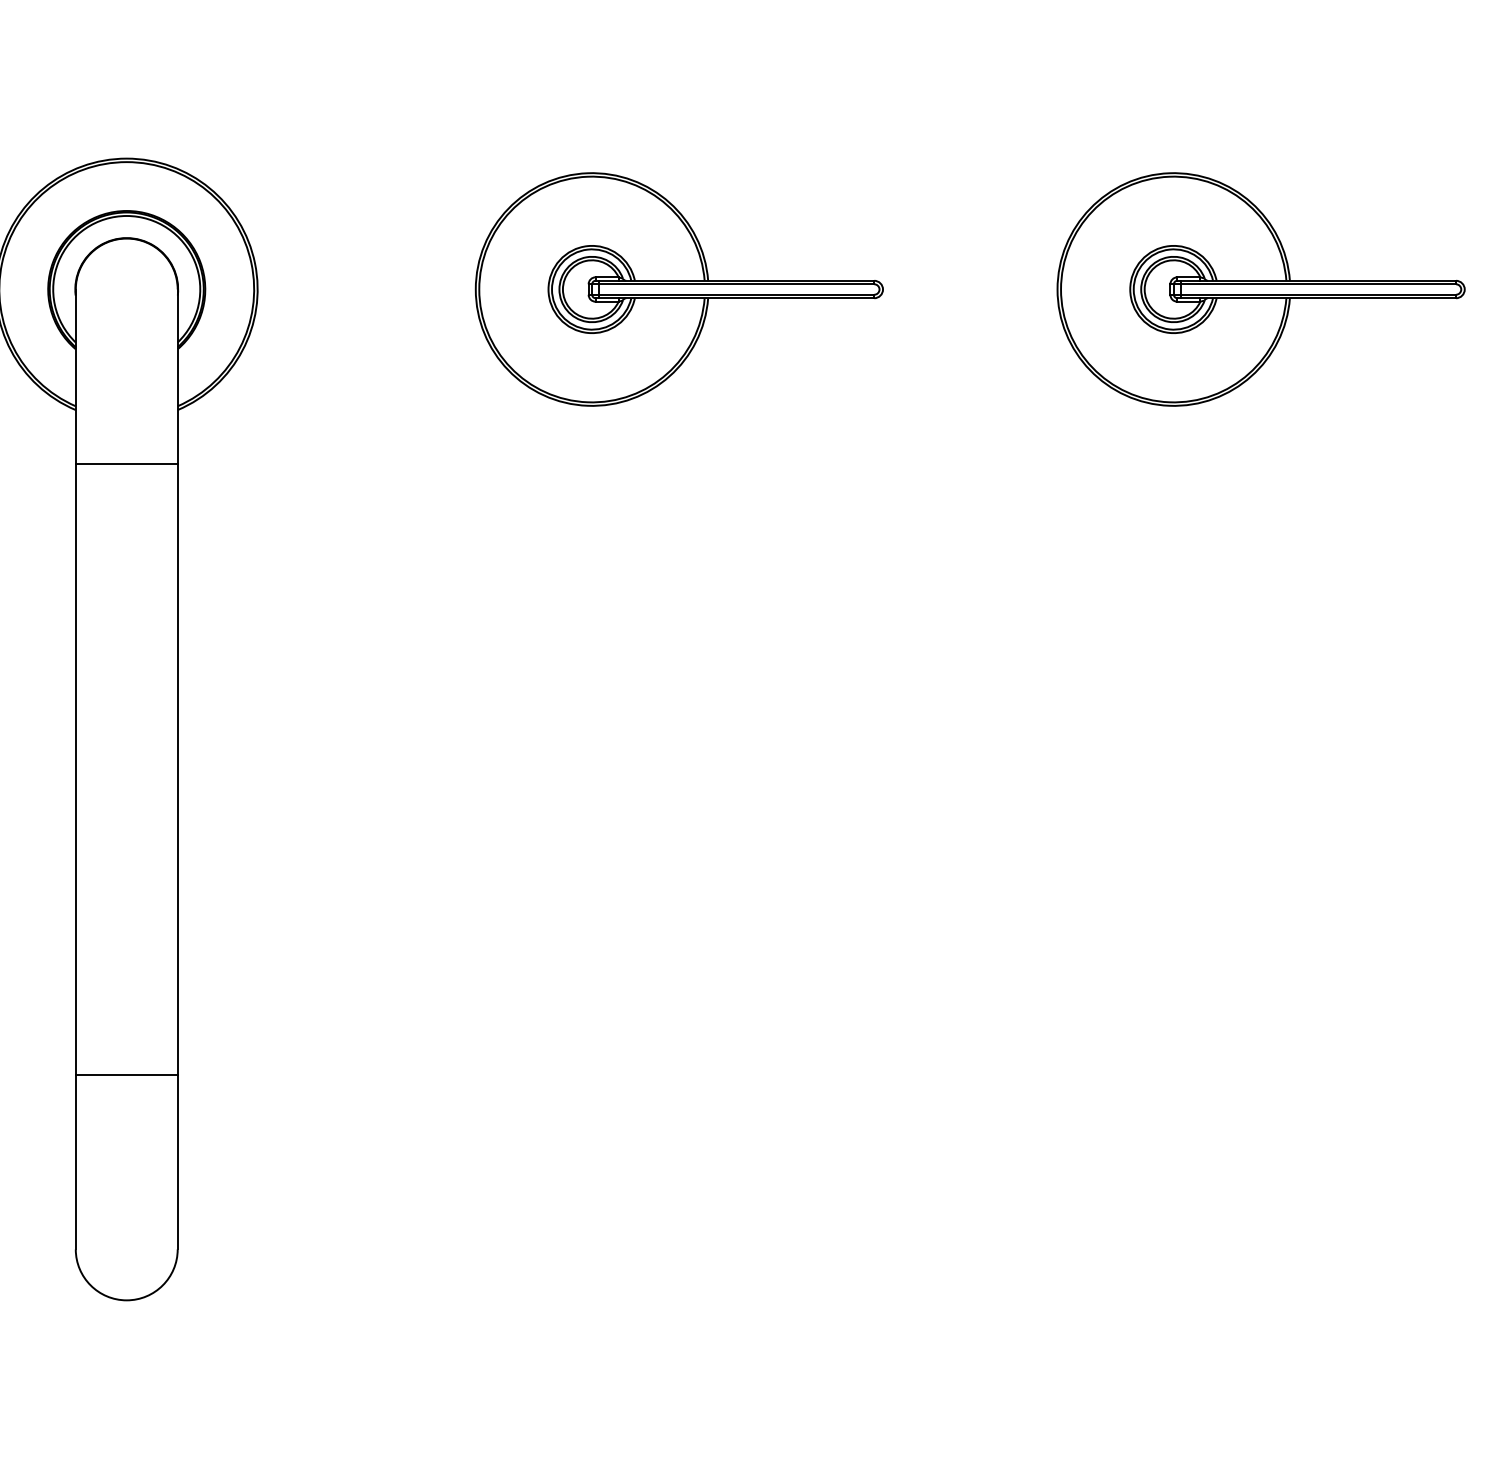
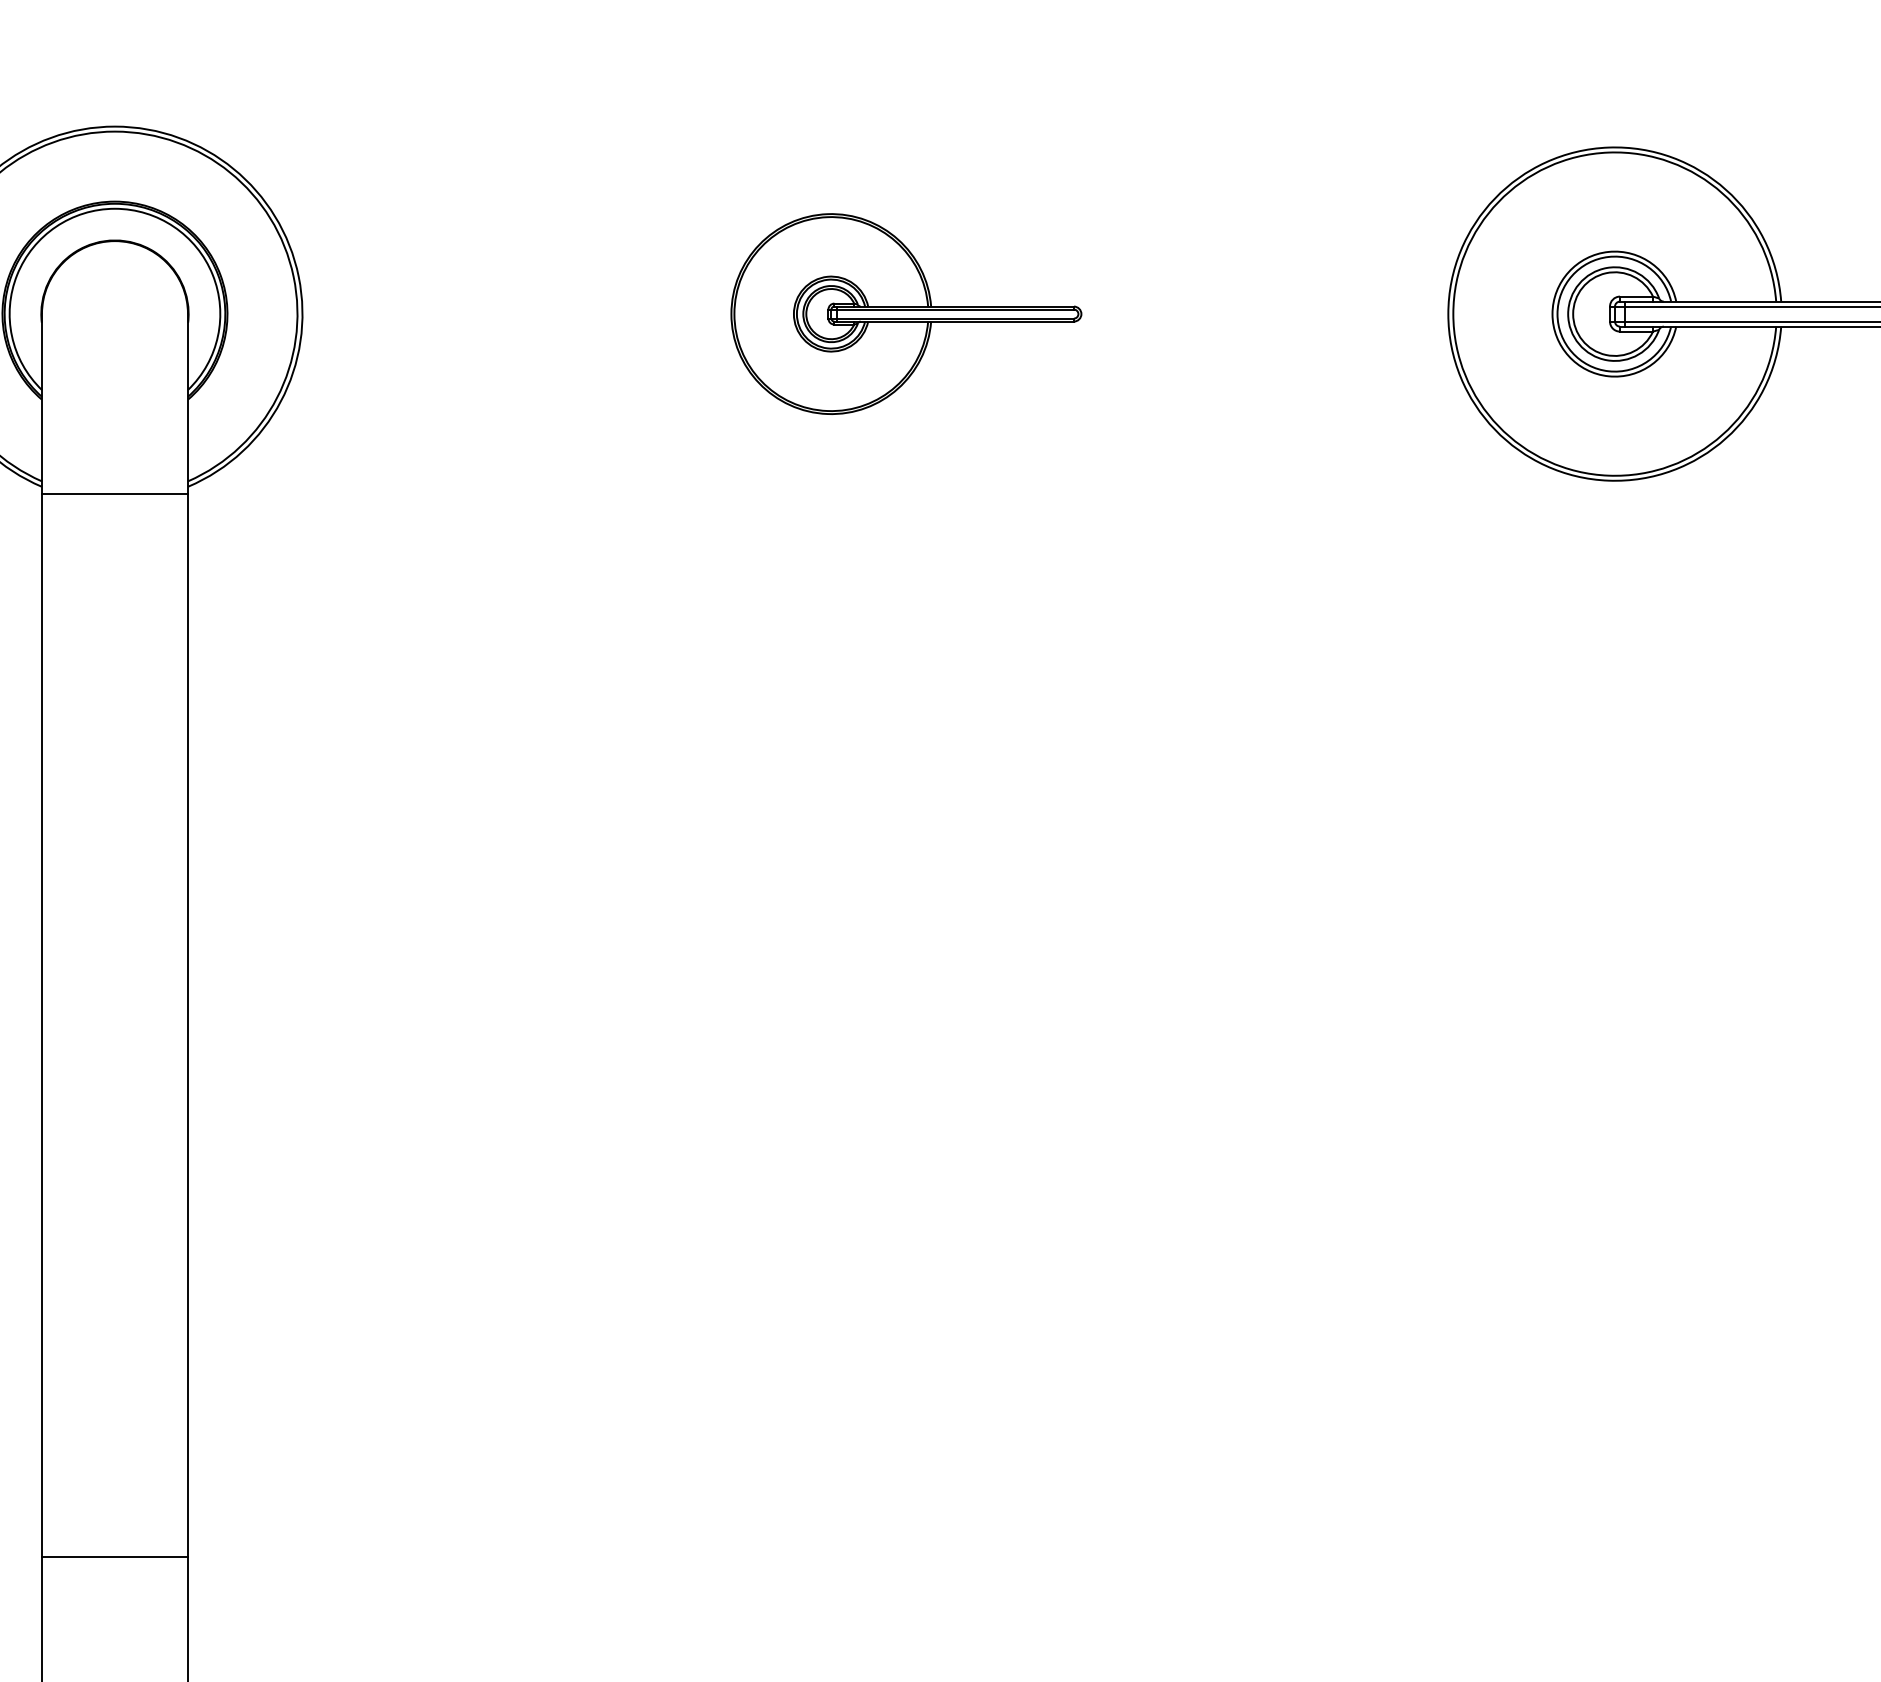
part: (678, 289) -> (905, 314), size x0.6
line: (126, 464) -> (114, 494), moved
line: (126, 1074) -> (114, 1556), moved

